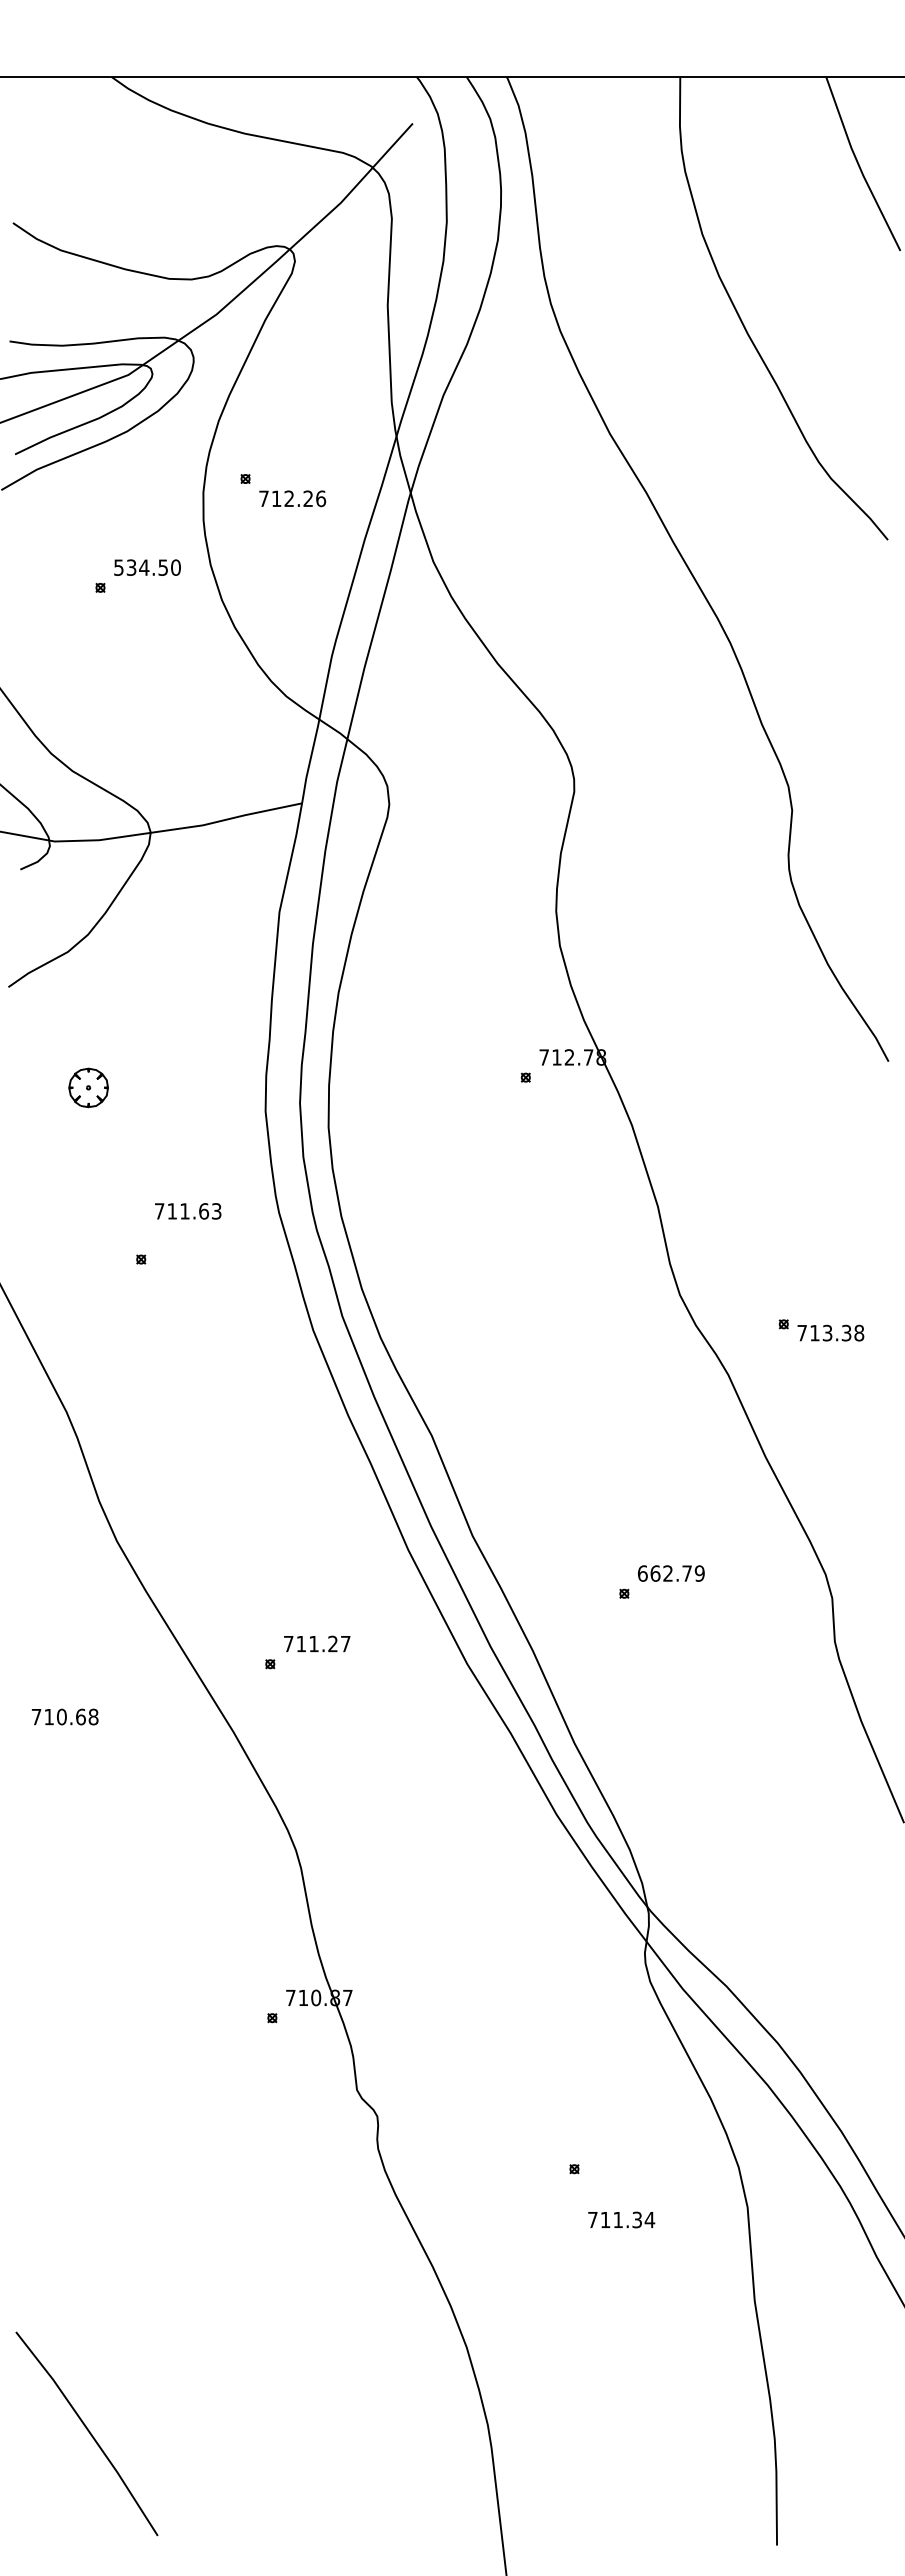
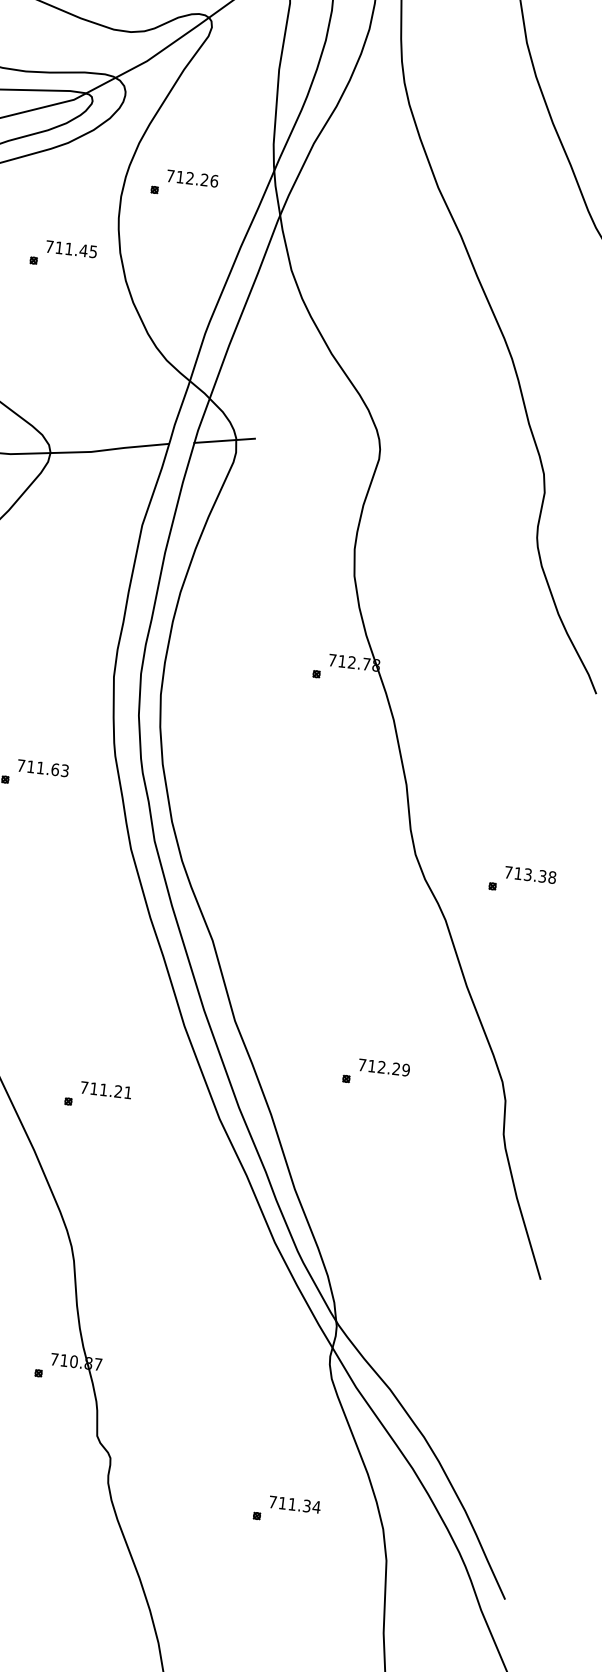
text: (292, 498) -> (192, 178), moved
text: (147, 567) -> (71, 249), 534.50 -> 711.45
line: (372, 791) -> (224, 441), added
text: (188, 1211) -> (43, 768), moved
text: (830, 1332) -> (530, 874), moved
text: (664, 1573) -> (378, 1066), 662.79 -> 712.29
text: (345, 1644) -> (127, 1093), 711.27 -> 711.21
text: (621, 2219) -> (294, 1504), moved

